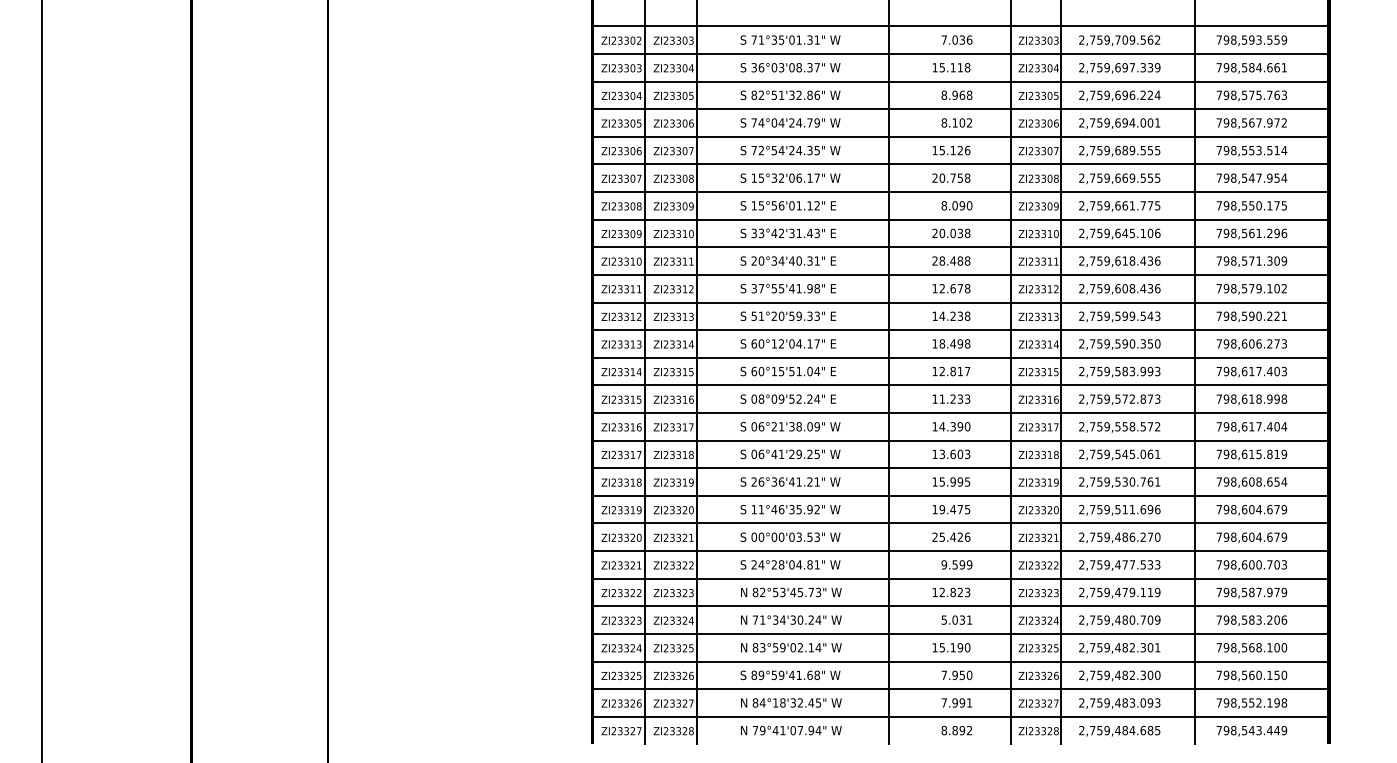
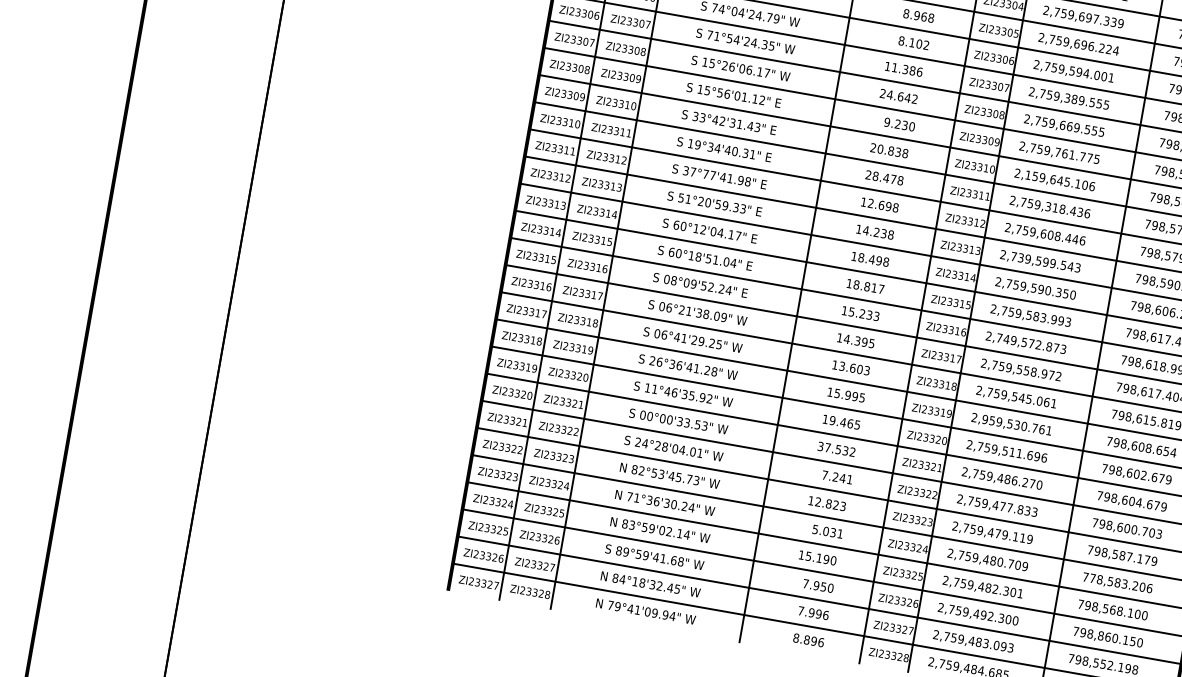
text: (1117, 122) -> (1071, 70), 2,759,694.001 -> 2,759,594.001
text: (760, 149) -> (716, 35), 72°54'24.35" -> 71°54'24.35"
text: (951, 150) -> (903, 69), 15.126 -> 11.386
text: (1117, 150) -> (1067, 98), 2,759,689.555 -> 2,759,389.555
text: (777, 177) -> (728, 65), 15°32'06.17" -> 15°26'06.17"
text: (954, 177) -> (902, 96), 20.758 -> 24.642
text: (953, 205) -> (896, 123), 8.090 -> 9.230
text: (1117, 205) -> (1057, 152), 2,759,661.775 -> 2,759,761.775
text: (1092, 232) -> (1028, 174), 2,759,645.106 -> 2,159,645.106
text: (952, 233) -> (890, 151), 20.038 -> 20.838
text: (757, 260) -> (694, 143), 20°34'40.31" -> 19°34'40.31"
text: (960, 260) -> (893, 178), 28.488 -> 28.478
text: (1117, 260) -> (1047, 206), 2,759,618.436 -> 2,759,318.436
text: (777, 288) -> (708, 174), 37°55'41.98" -> 37°77'41.98"
text: (960, 288) -> (888, 206), 12.678 -> 12.698
text: (1150, 288) -> (1075, 239), 2,759,608.436 -> 2,759,608.446
text: (1099, 315) -> (1020, 257), 2,759,599.543 -> 2,739,599.543
text: (781, 371) -> (698, 257), 60°15'51.04" -> 60°18'51.04"
text: (942, 371) -> (856, 284), 12.817 -> 18.817
text: (941, 398) -> (851, 311), 11.233 -> 15.233
text: (1099, 398) -> (1006, 338), 2,759,572.873 -> 2,749,572.873
text: (967, 426) -> (871, 343), 14.390 -> 14.395
text: (1143, 426) -> (1044, 373), 2,759,558.572 -> 2,759,558.972
text: (816, 481) -> (713, 371), 26°36'41.21" -> 26°36'41.28"
text: (1092, 481) -> (985, 419), 2,759,530.761 -> 2,959,530.761
text: (960, 509) -> (850, 423), 19.475 -> 19.465
text: (1258, 509) -> (1143, 475), 798,604.679 -> 798,602.679
text: (791, 536) -> (679, 420), 00°00'03.53" -> 00°00'33.53"
text: (951, 536) -> (836, 448), 25.426 -> 37.532
text: (809, 564) -> (692, 451), 24°28'04.81" -> 24°28'04.01"
text: (956, 564) -> (837, 477), 9.599 -> 7.241
text: (1143, 564) -> (1020, 509), 2,759,477.533 -> 2,759,477.833
text: (1269, 592) -> (1139, 558), 798,587.979 -> 798,587.179
text: (782, 619) -> (656, 500), 71°34'30.24" -> 71°36'30.24"
text: (1226, 619) -> (1092, 577), 798,583.206 -> 778,583.206
text: (1124, 674) -> (983, 614), 2,759,482.300 -> 2,759,492.300
text: (1244, 675) -> (1100, 636), 798,560.150 -> 798,860.150
text: (969, 702) -> (825, 614), 7.991 -> 7.996
text: (800, 730) -> (654, 613), 79°41'07.94" -> 79°41'09.94"
text: (969, 730) -> (821, 642), 8.892 -> 8.896

